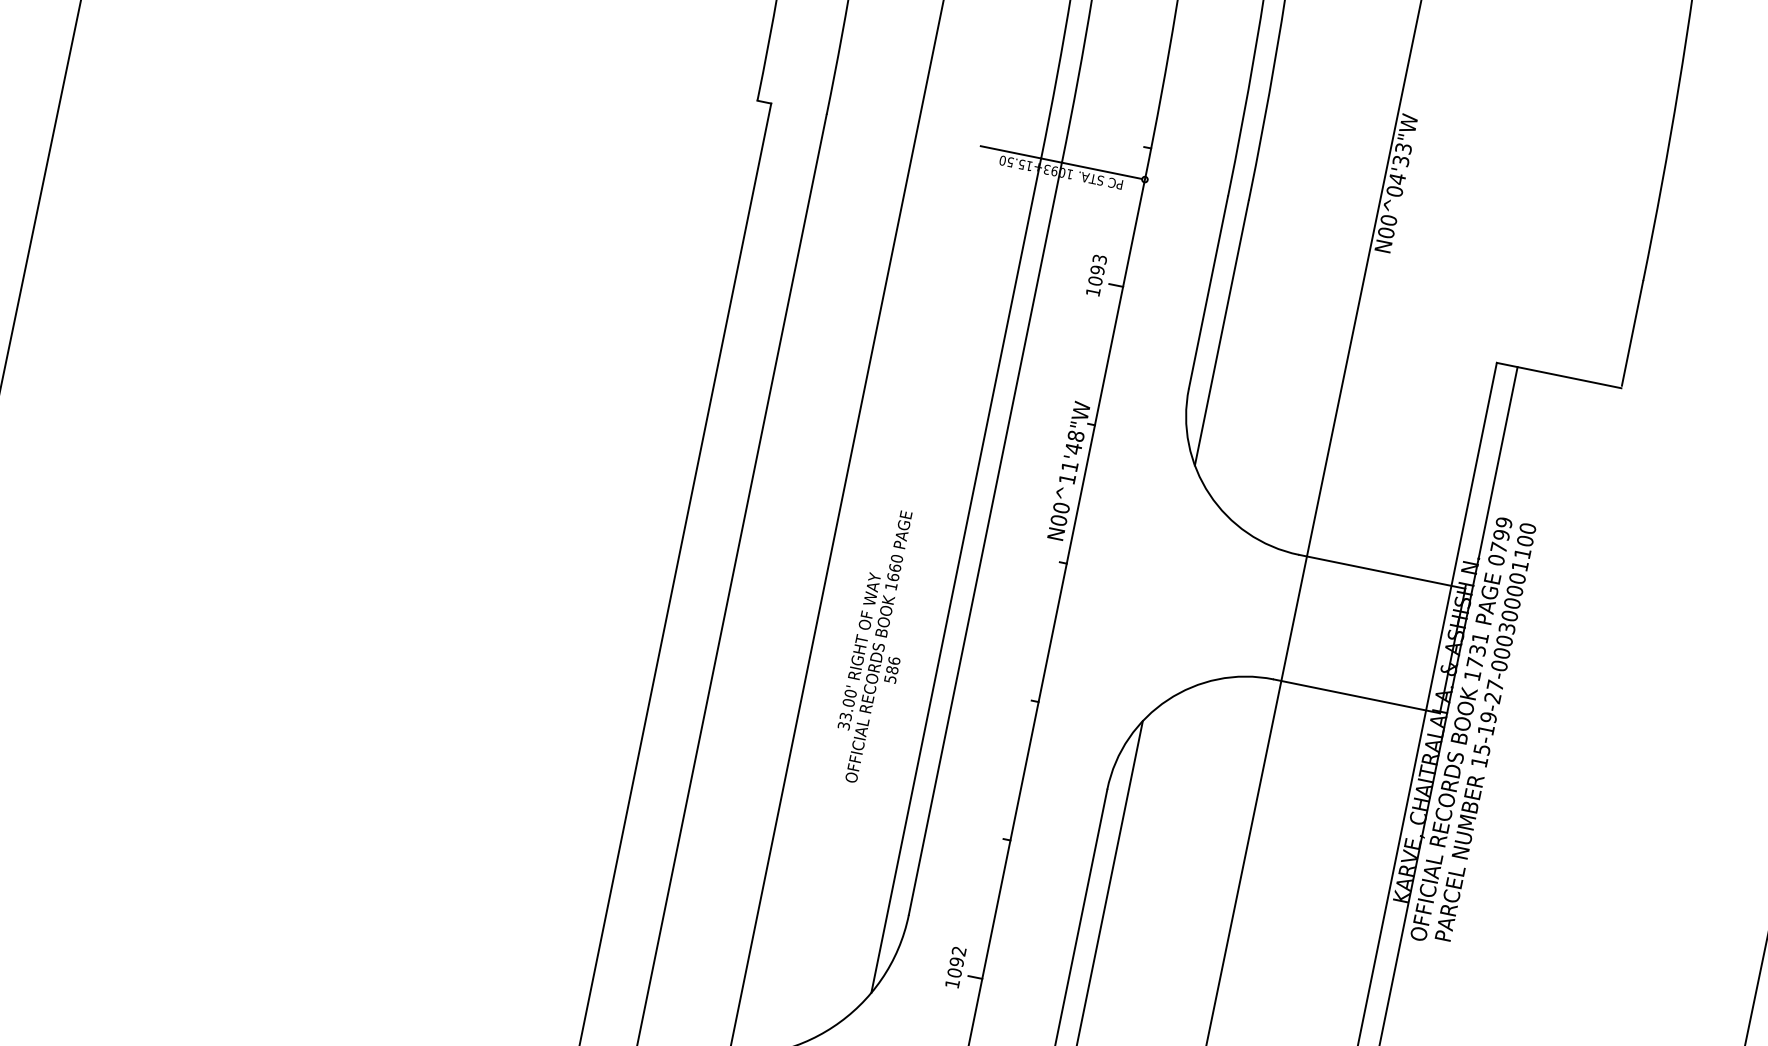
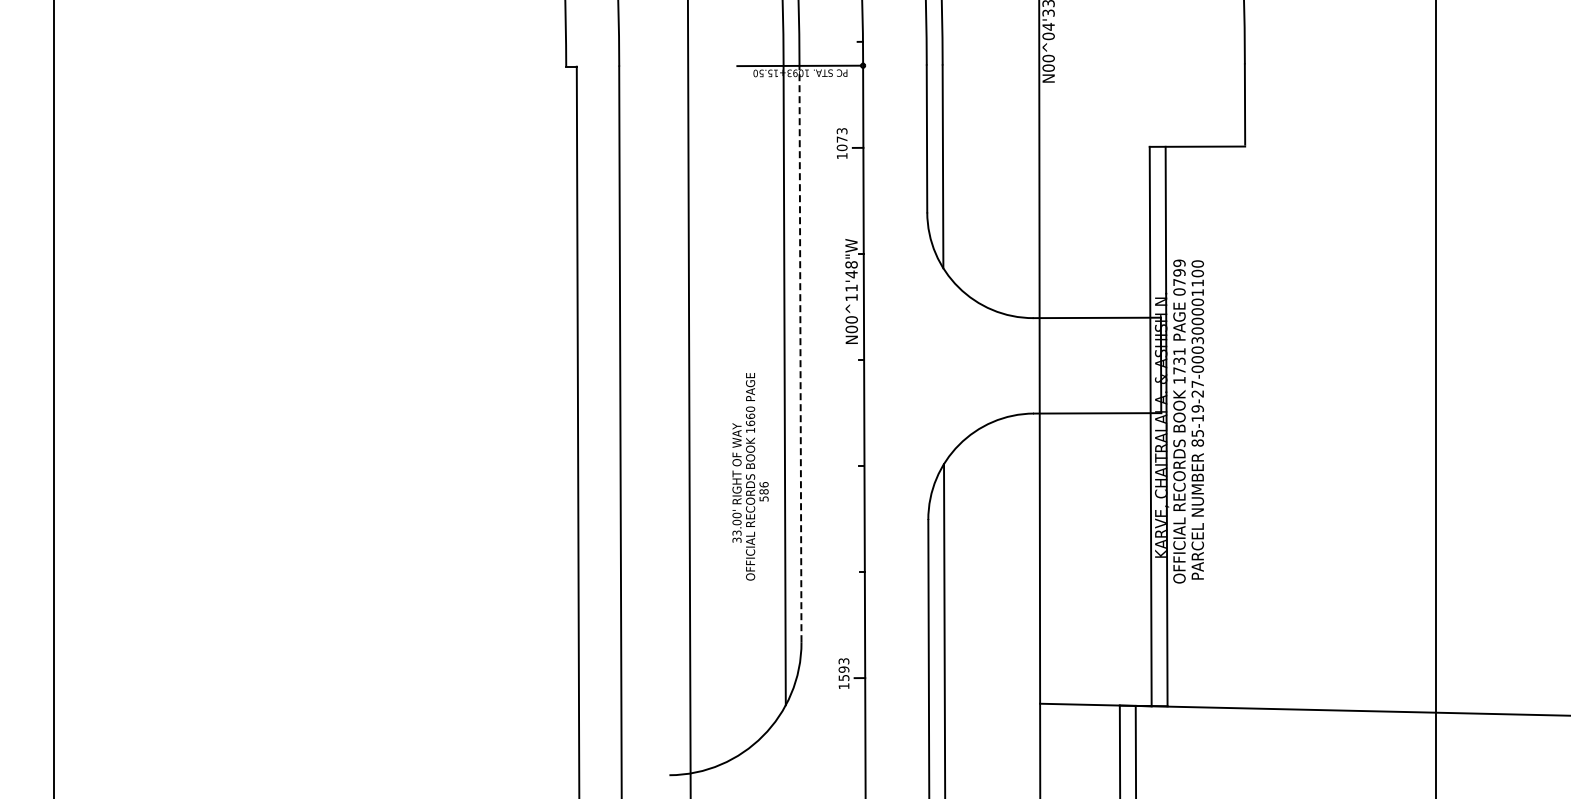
text: (1096, 270) -> (841, 139), 1093 -> 1073
line: (985, 538) -> (800, 353), solid -> dashed
text: (878, 646) -> (750, 476), moved
text: (1479, 761) -> (1197, 442), 15-19-27-000300001100 -> 85-19-27-000300001100
text: (956, 961) -> (843, 669), 1092 -> 1593

